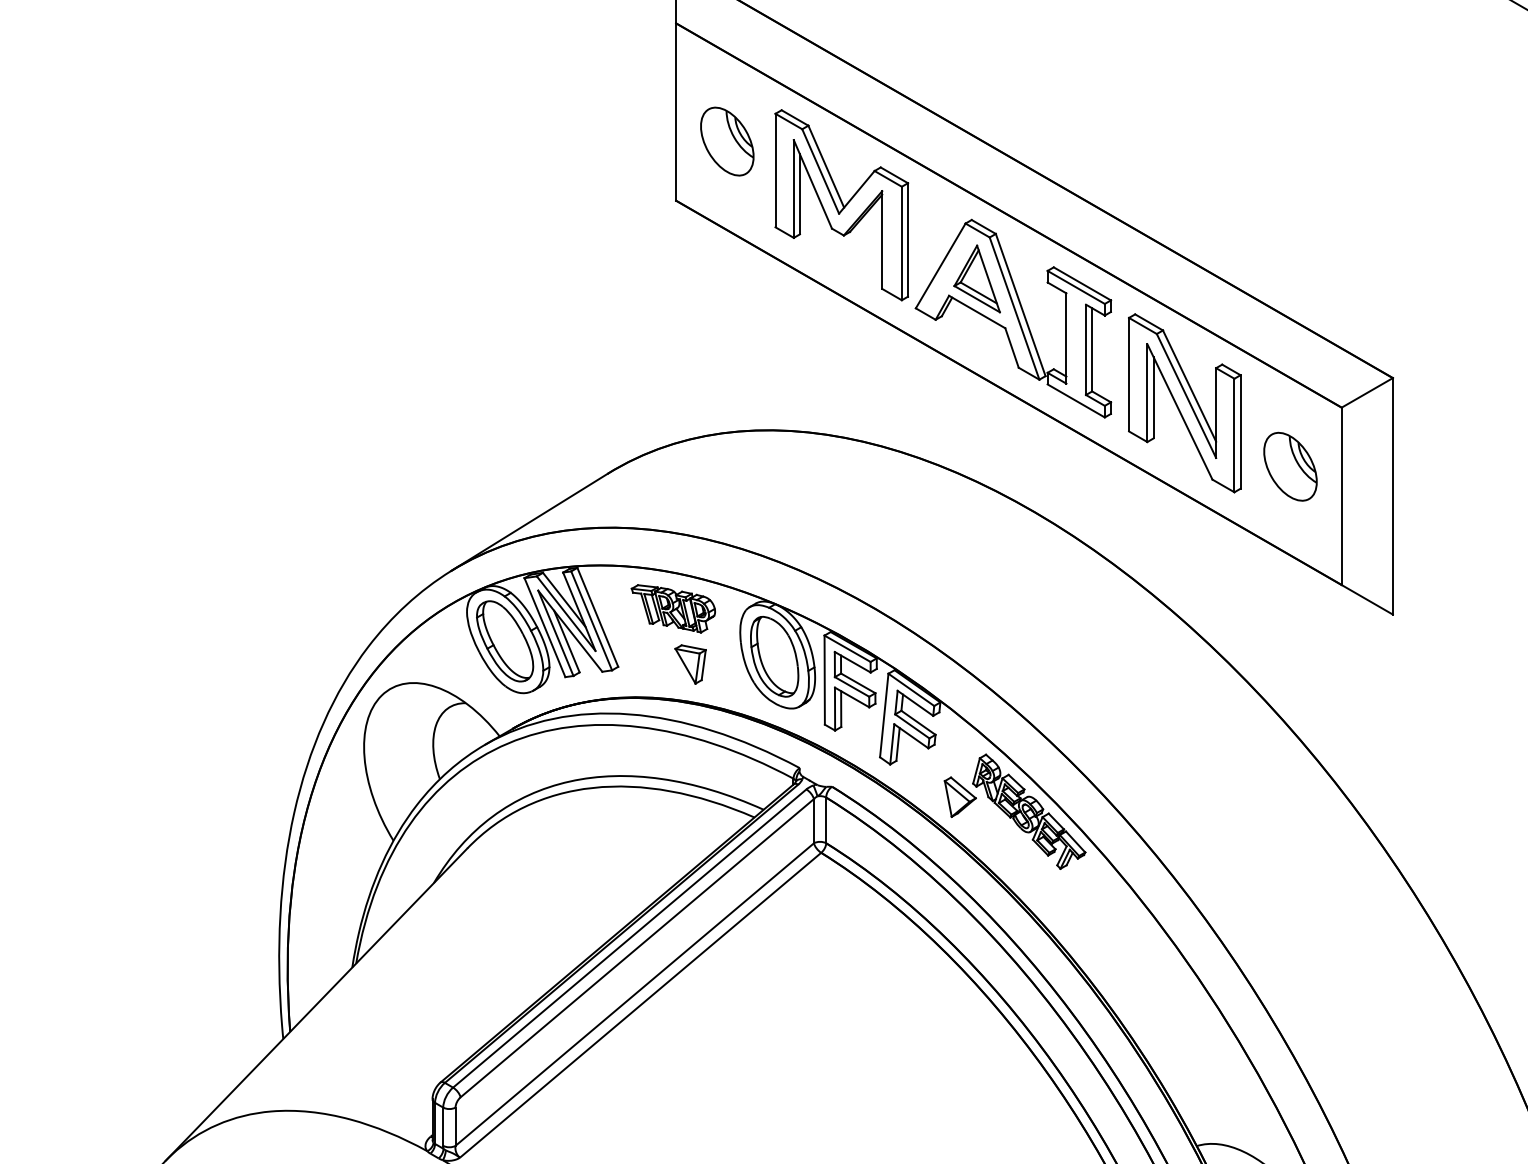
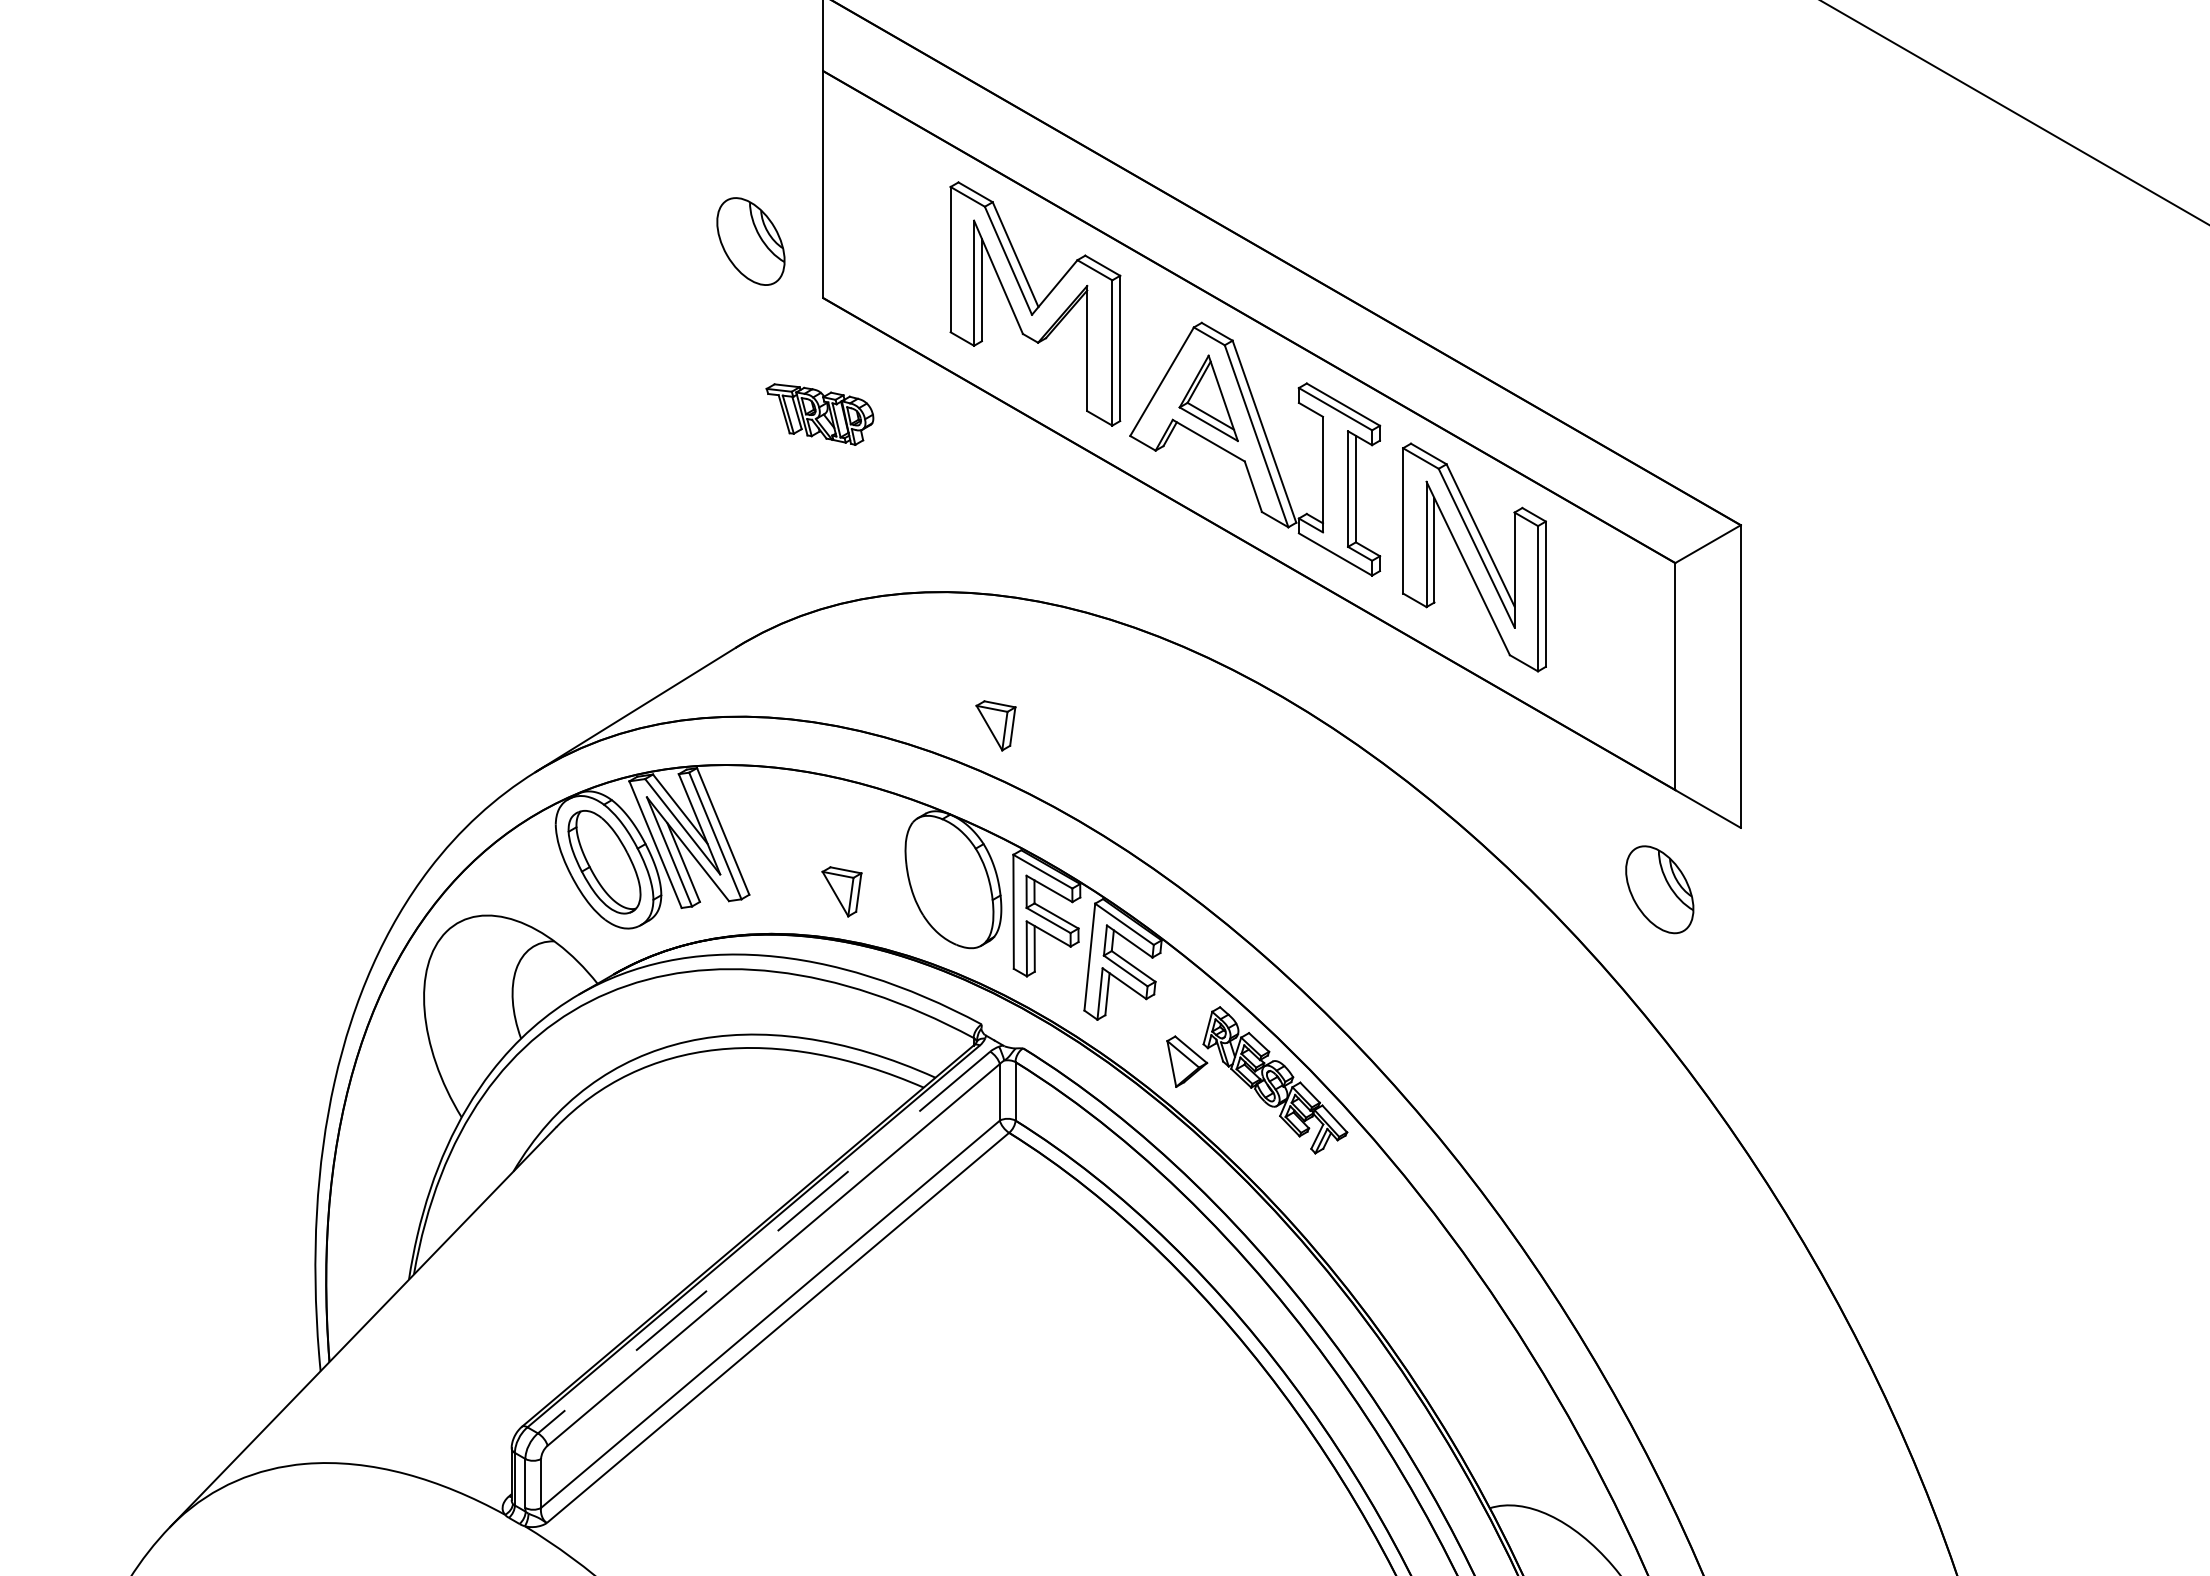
part: (726, 141) -> (750, 241), moved
part: (1290, 466) -> (1659, 889), moved
part: (810, 534) -> (995, 725), added
part: (673, 608) -> (819, 414), moved
part: (774, 656) -> (949, 881), removed
line: (630, 938) -> (764, 1242), solid -> dashed

